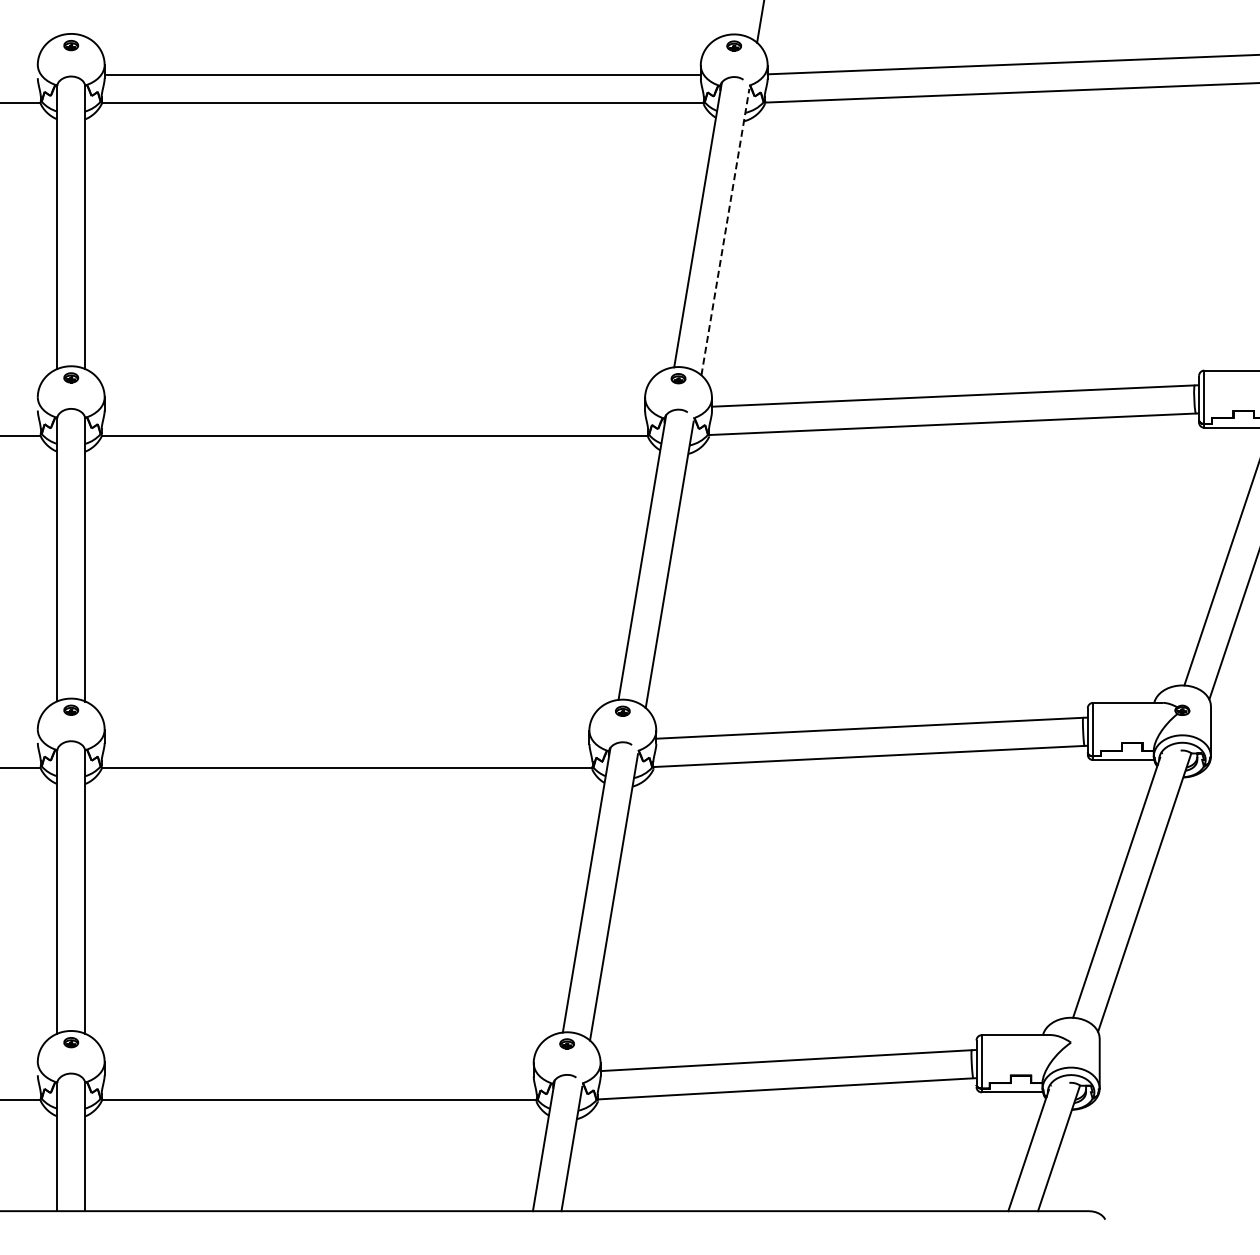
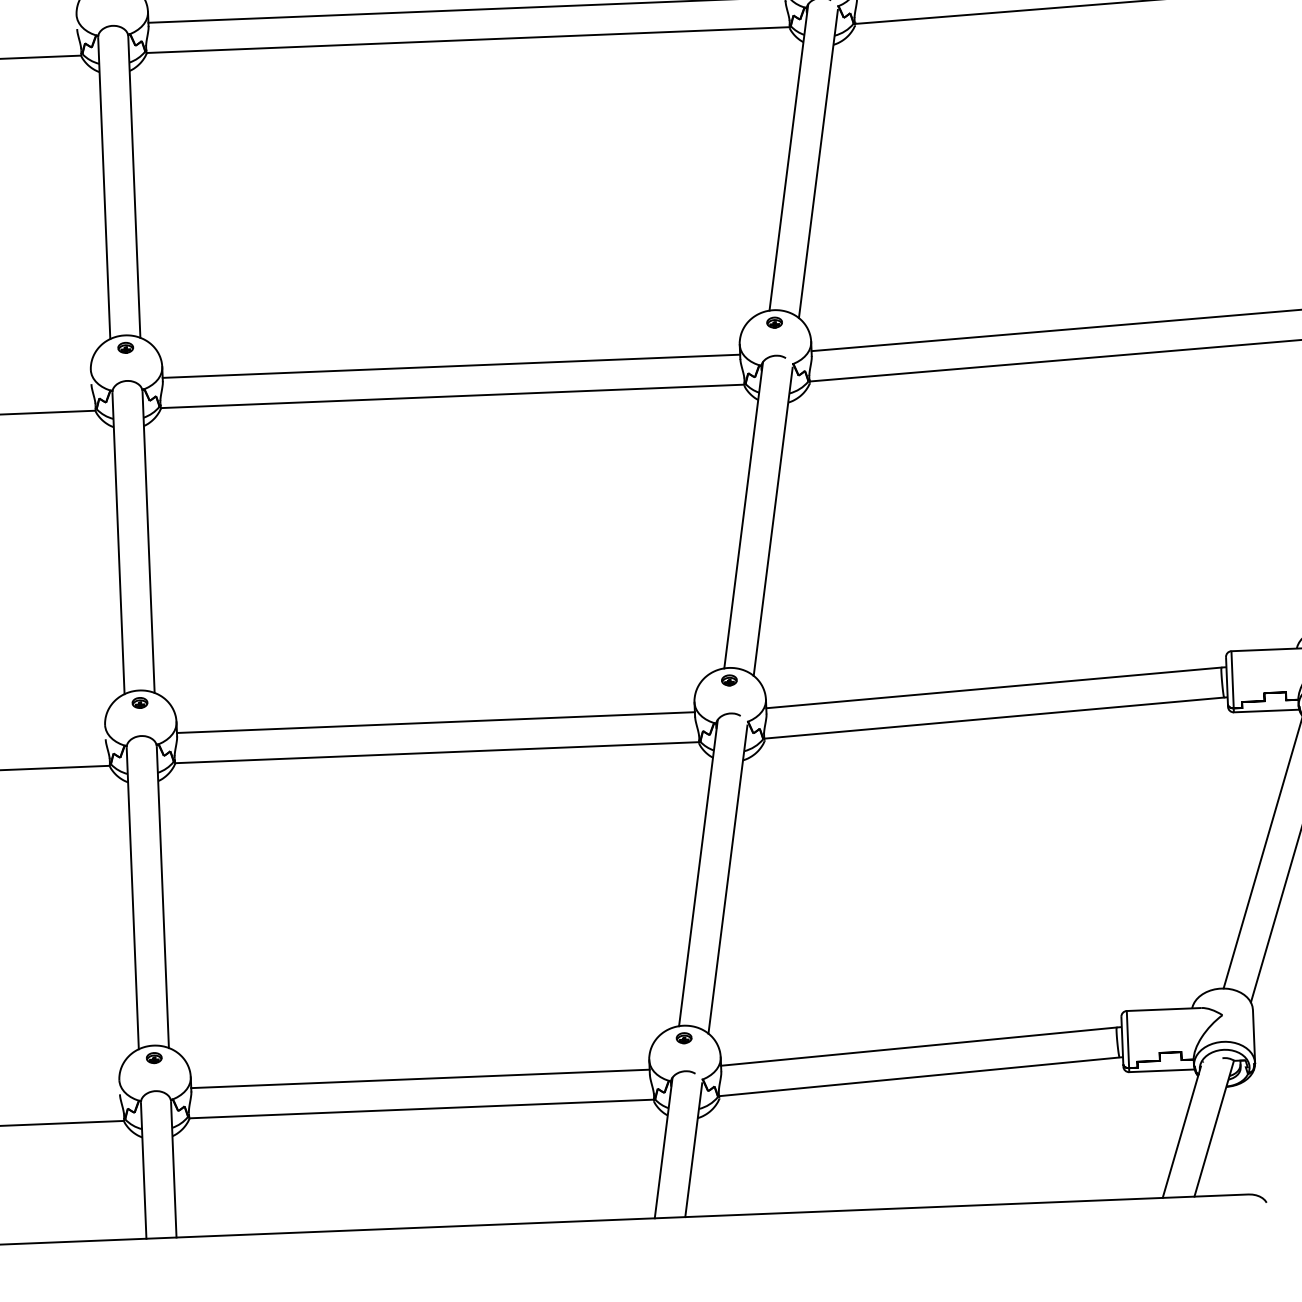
line: (725, 231) -> (818, 163), dashed -> solid
line: (374, 407) -> (451, 366), added
line: (346, 739) -> (435, 722), added
line: (318, 1072) -> (419, 1079), added

